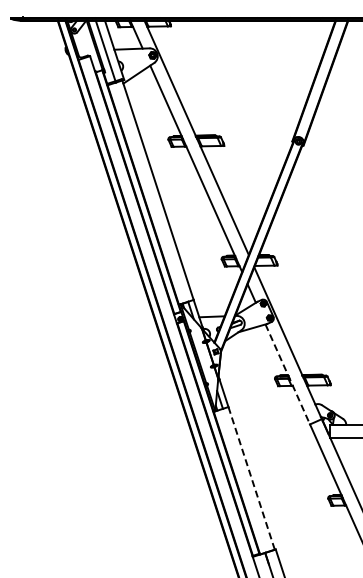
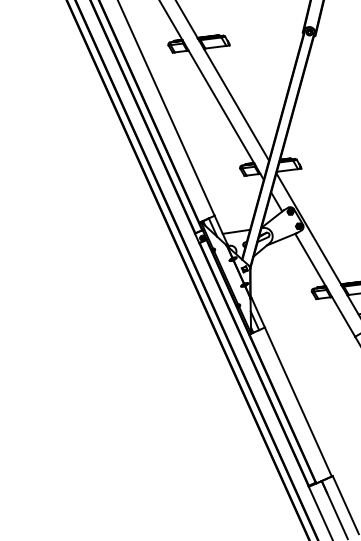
line: (287, 374) -> (324, 285), dashed -> solid
line: (251, 478) -> (298, 402), dashed -> solid

